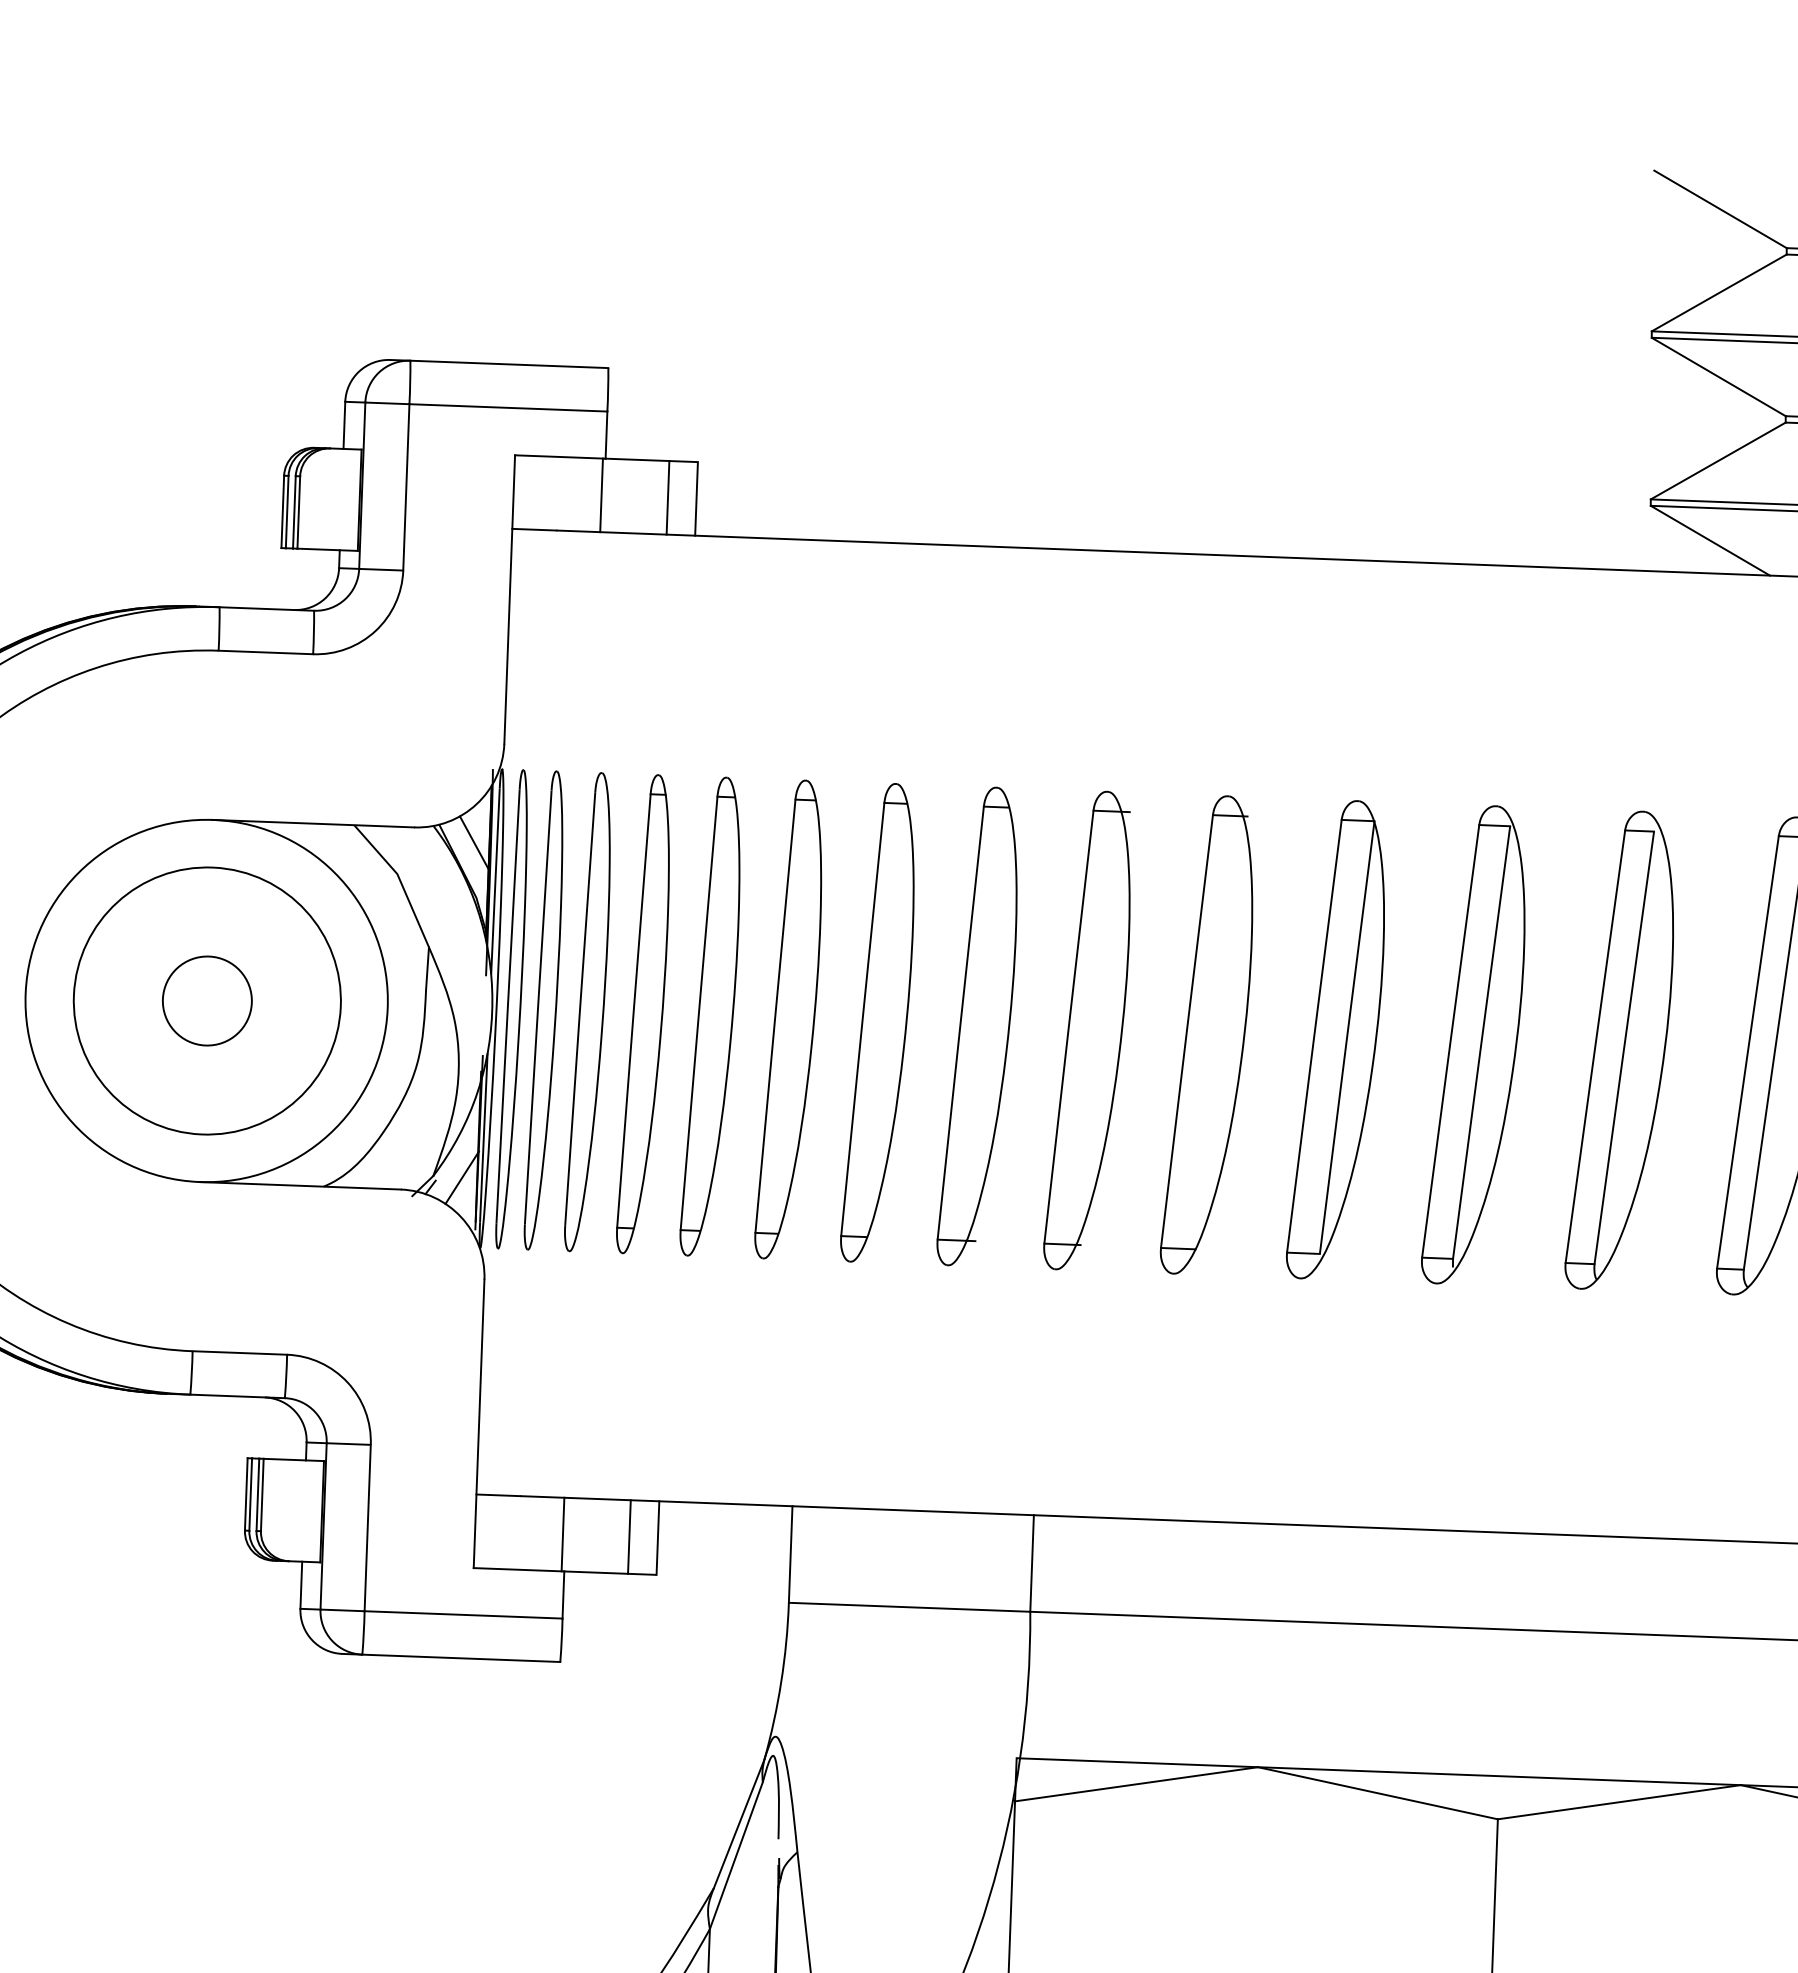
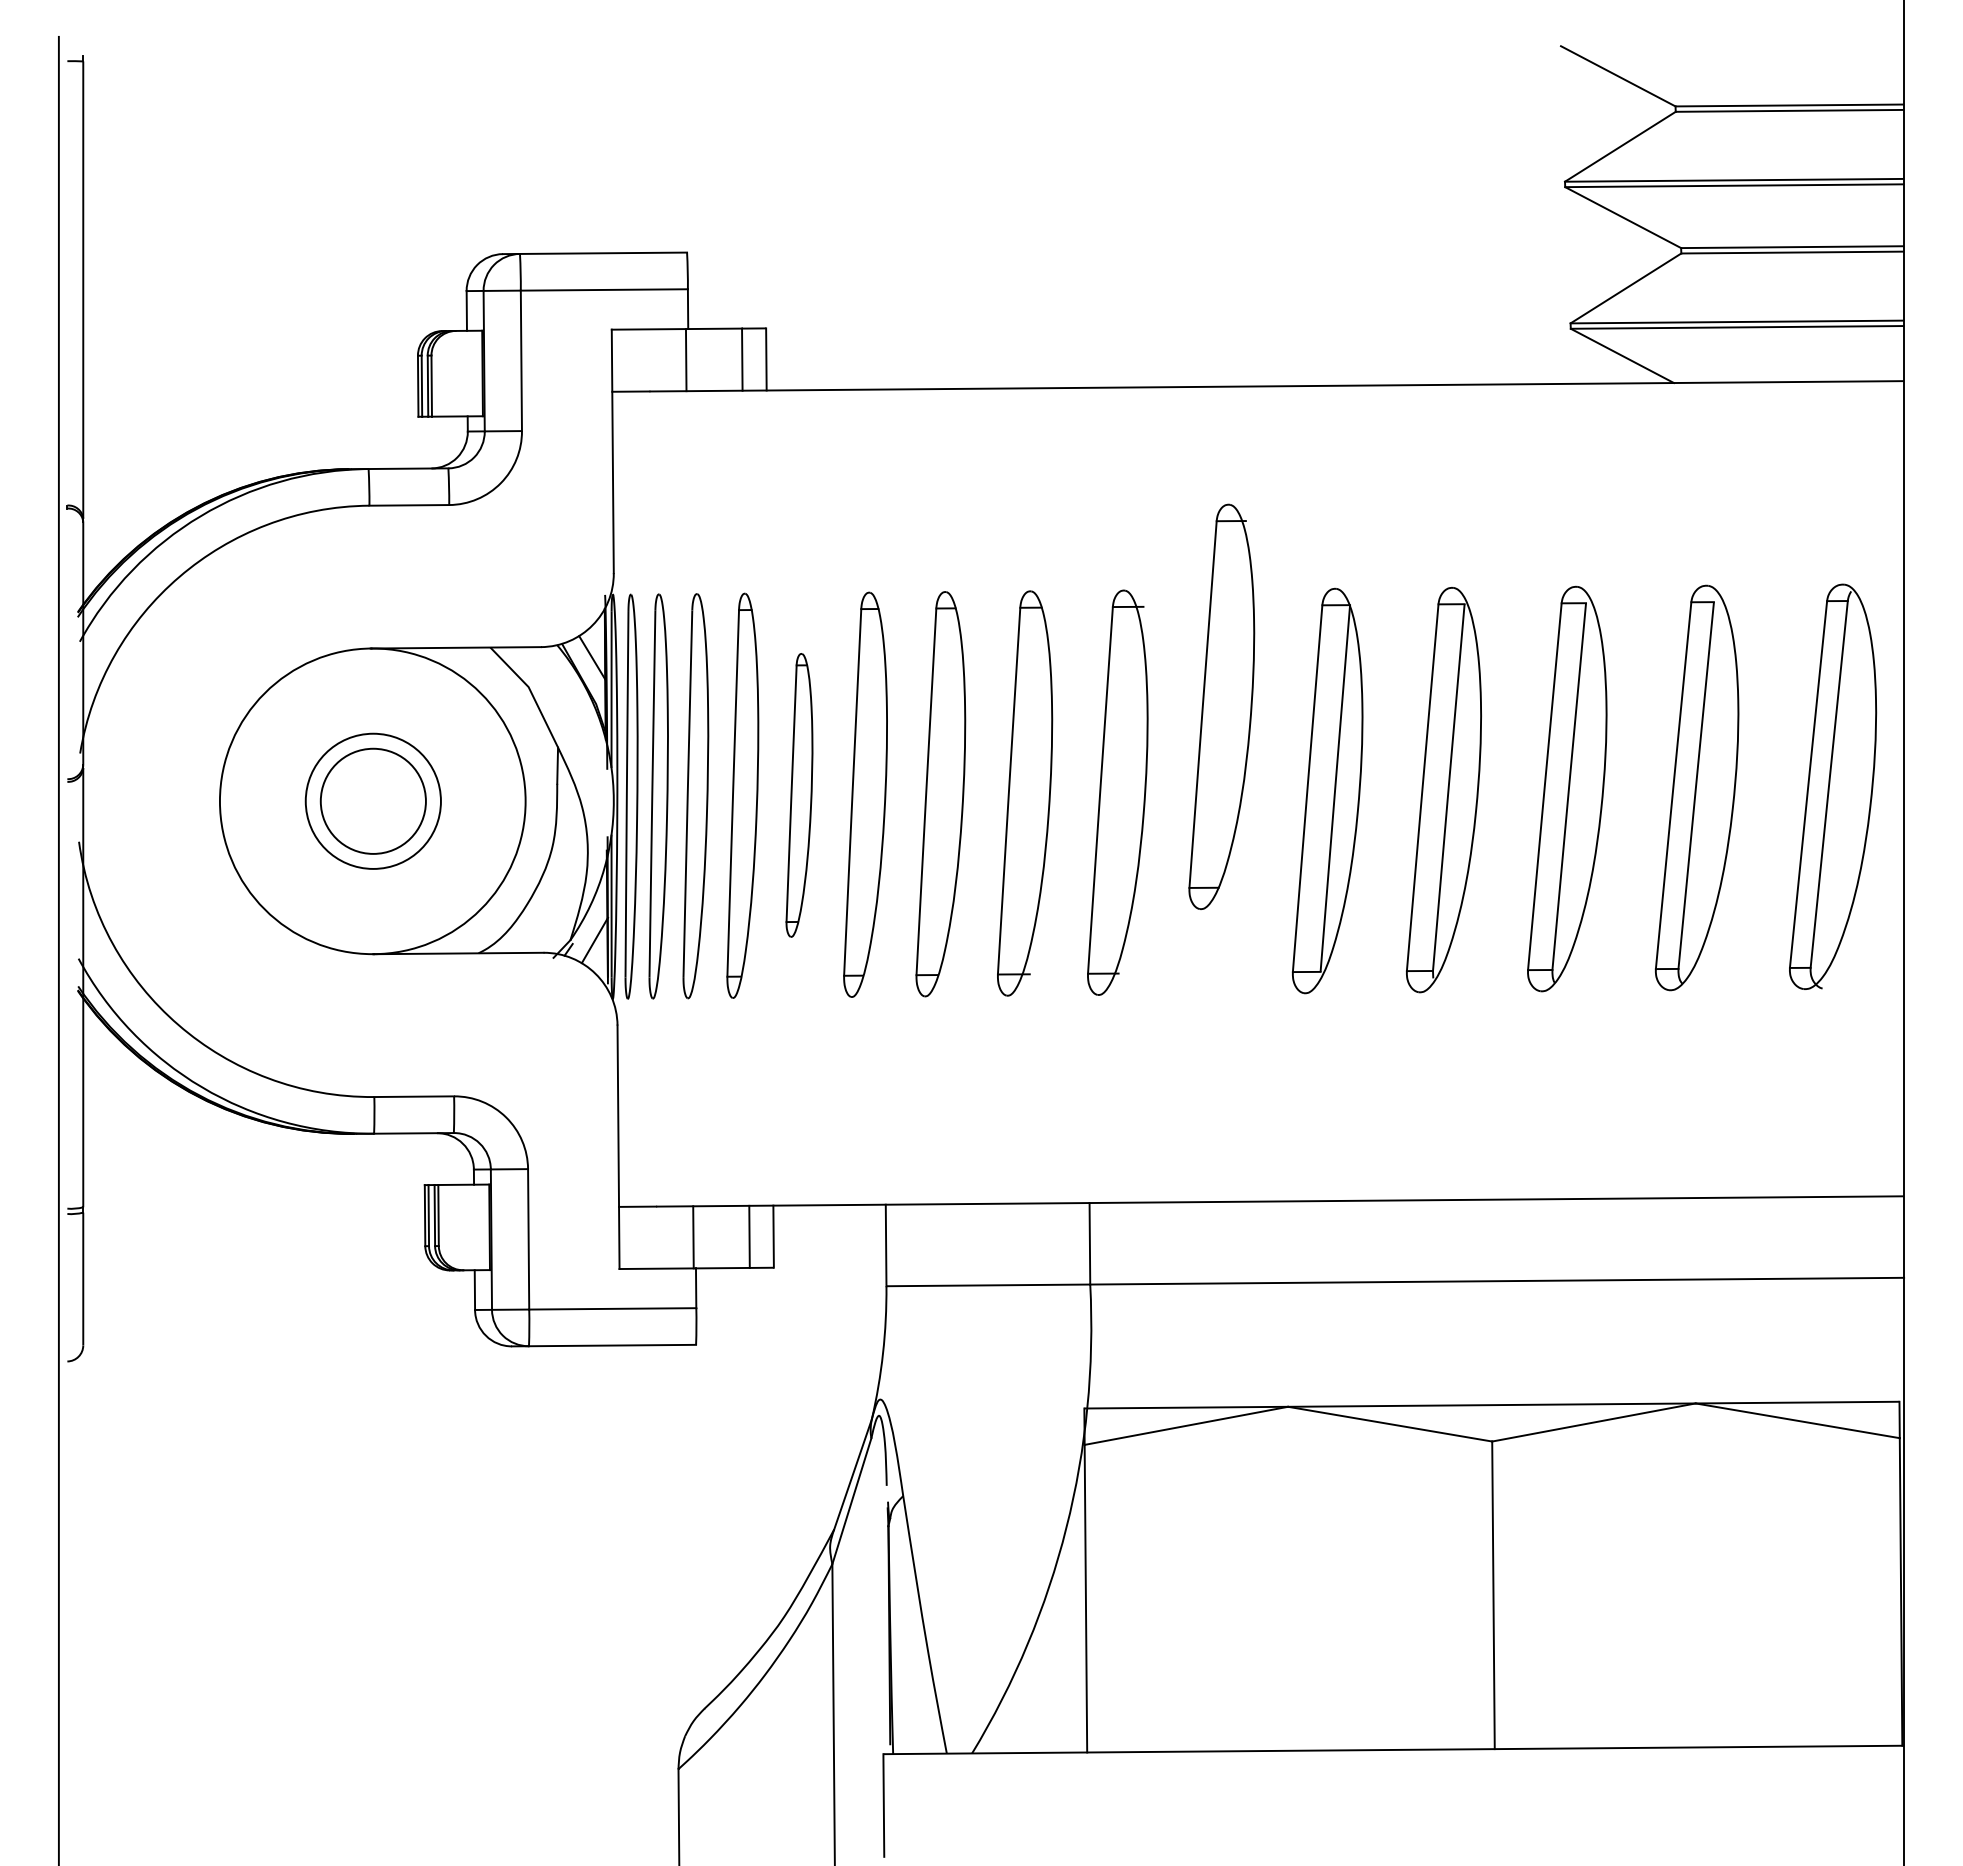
circle: (206, 999) -> (372, 800), size x1.4
circle: (207, 1001) -> (373, 801), size x0.6
part: (712, 1017) -> (799, 795), size x0.7
part: (1208, 1034) -> (1221, 706), moved

